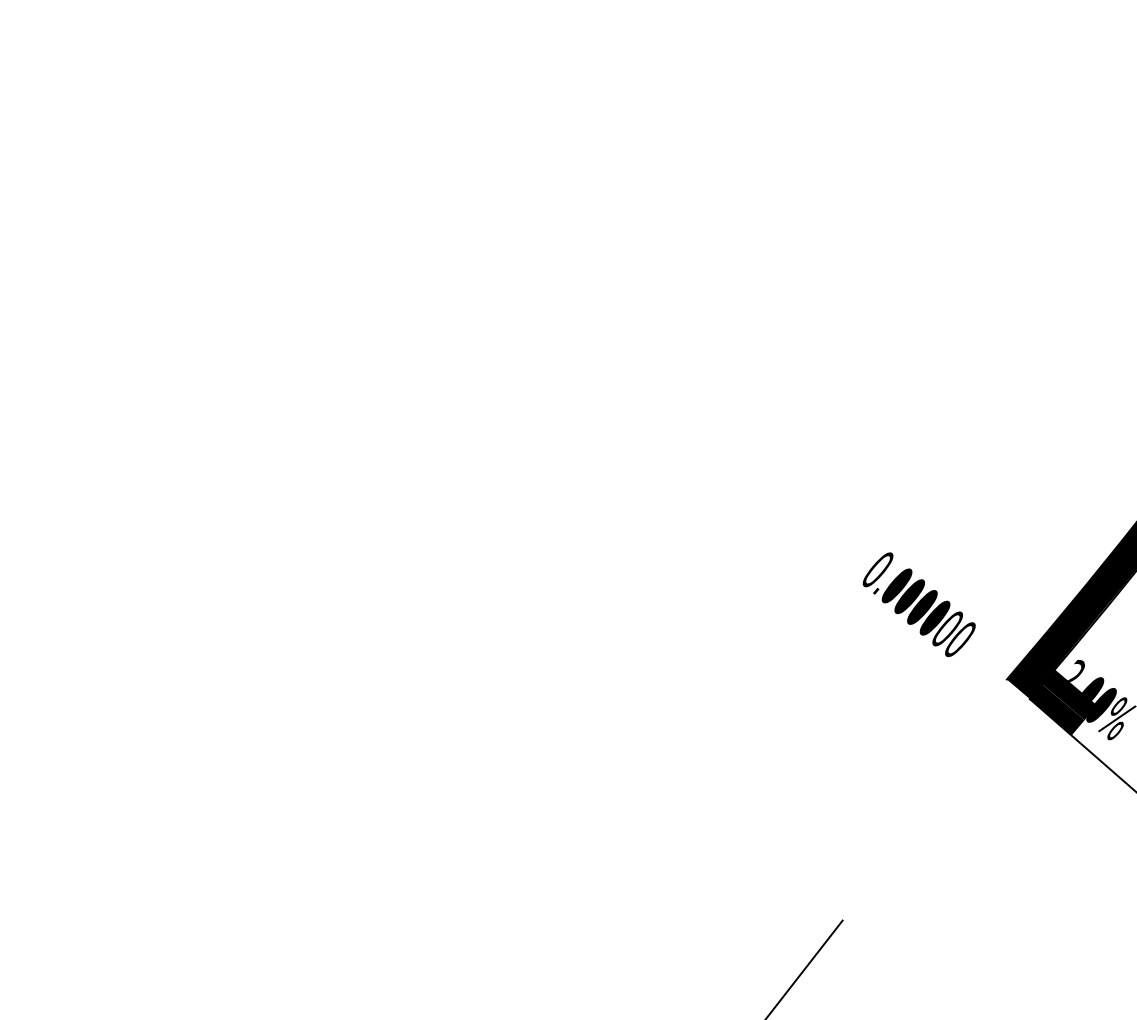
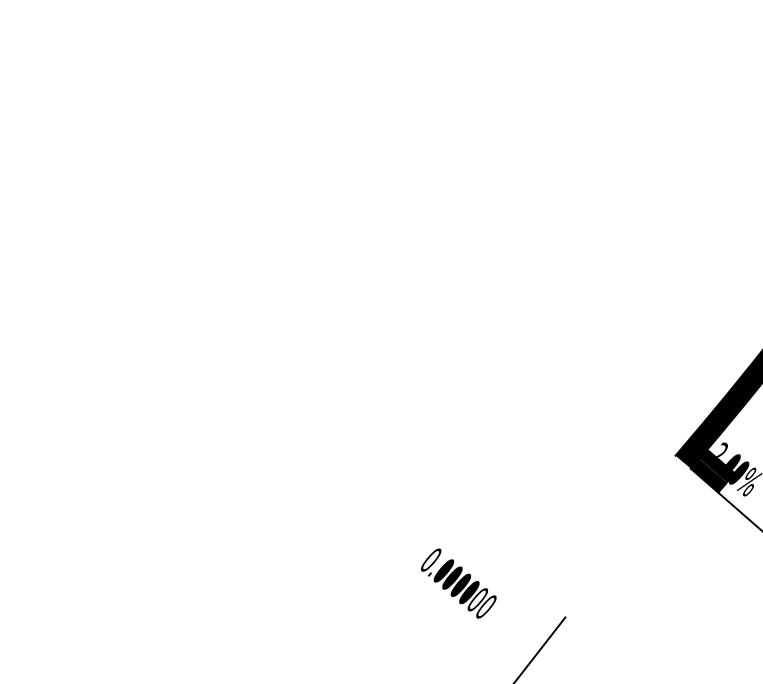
text: (918, 604) -> (458, 583), moved

